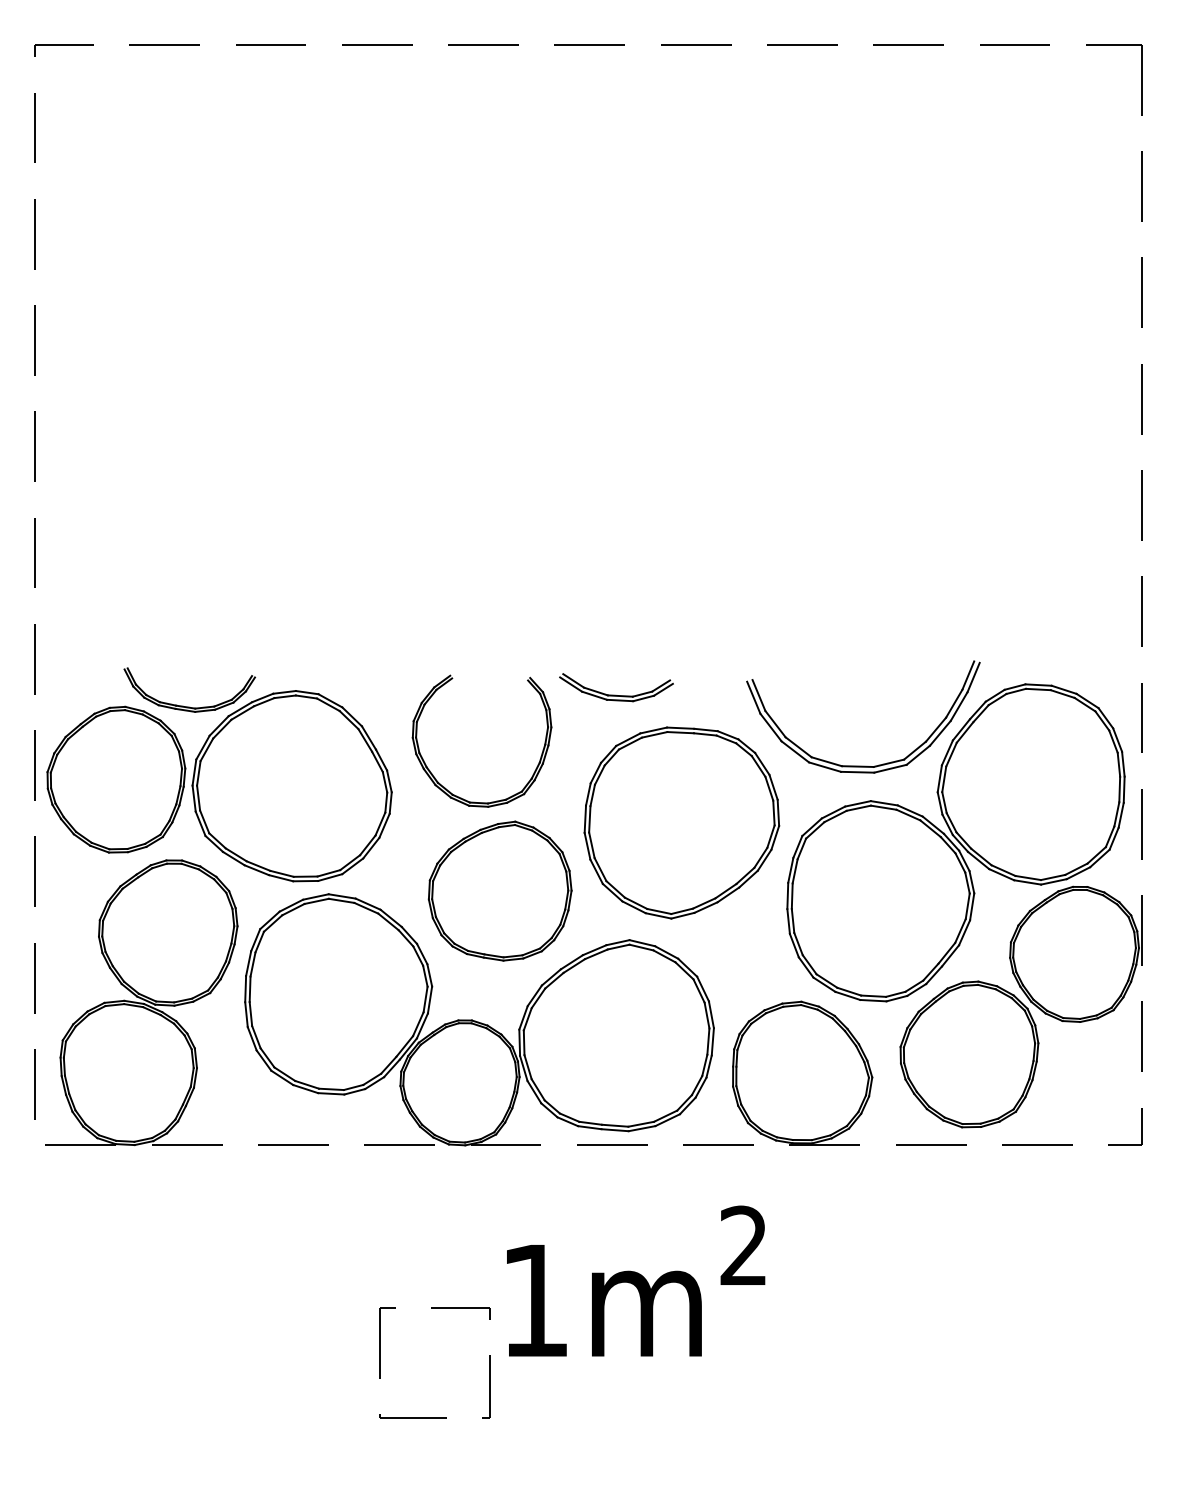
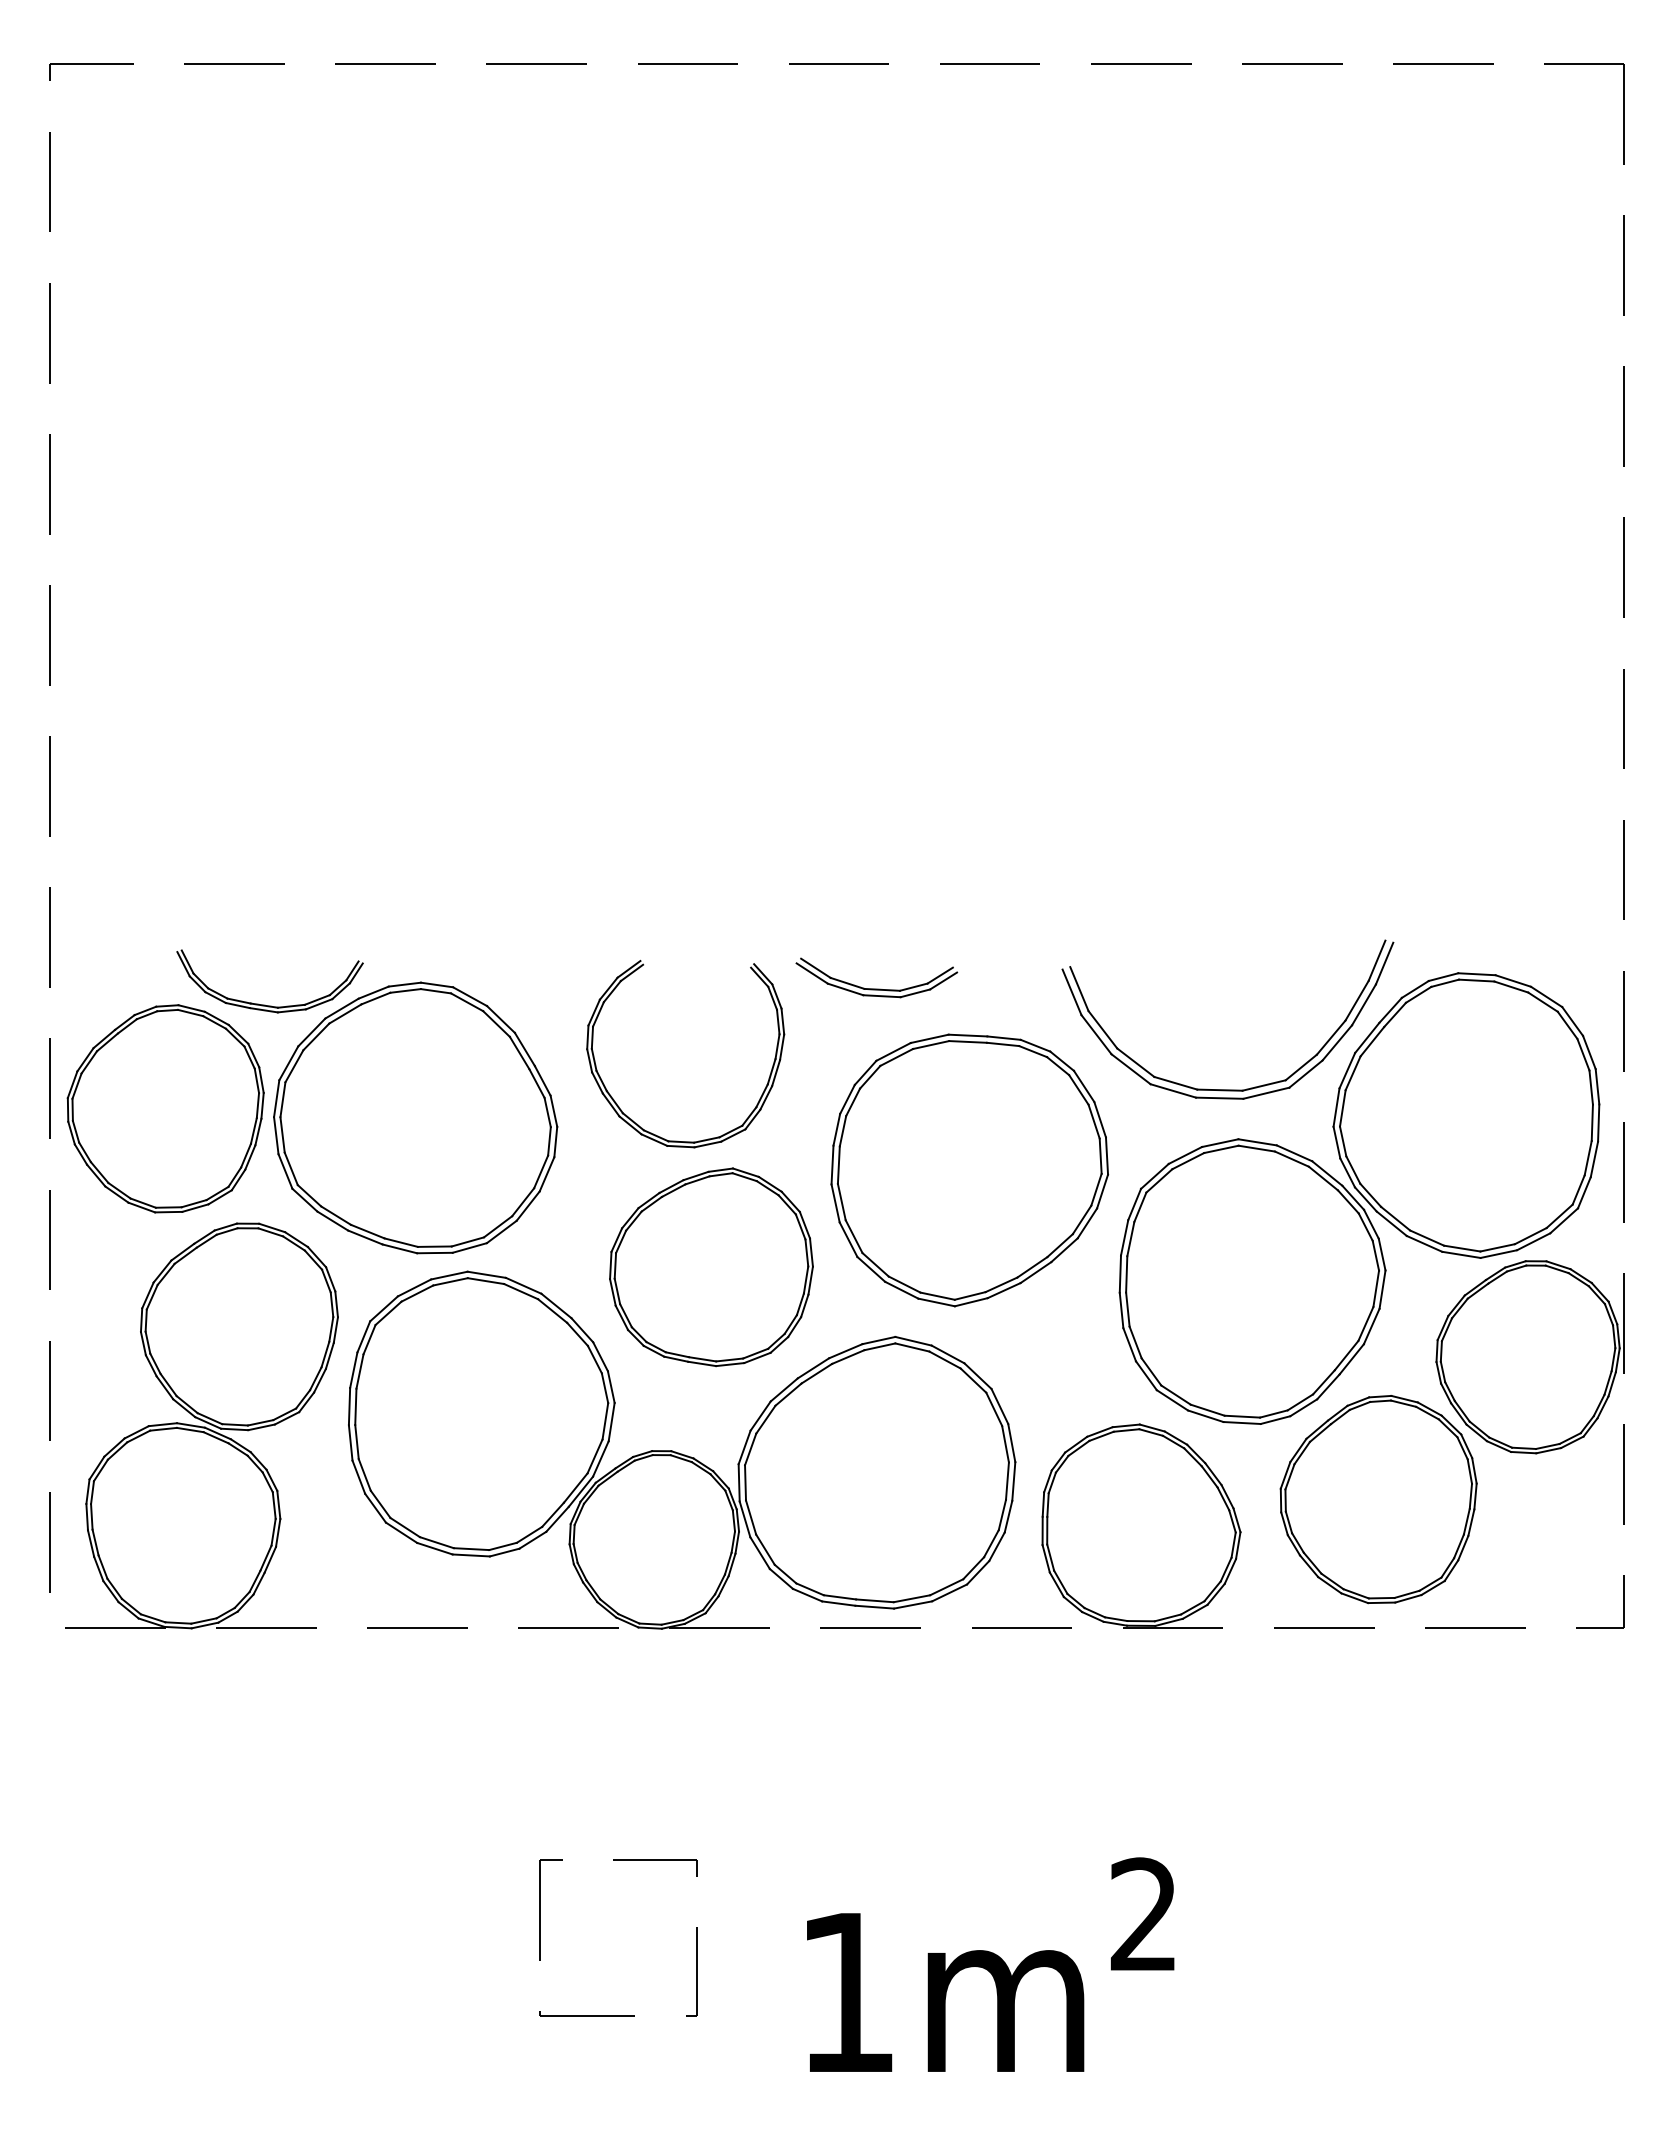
text: (635, 1280) -> (990, 1964), moved

